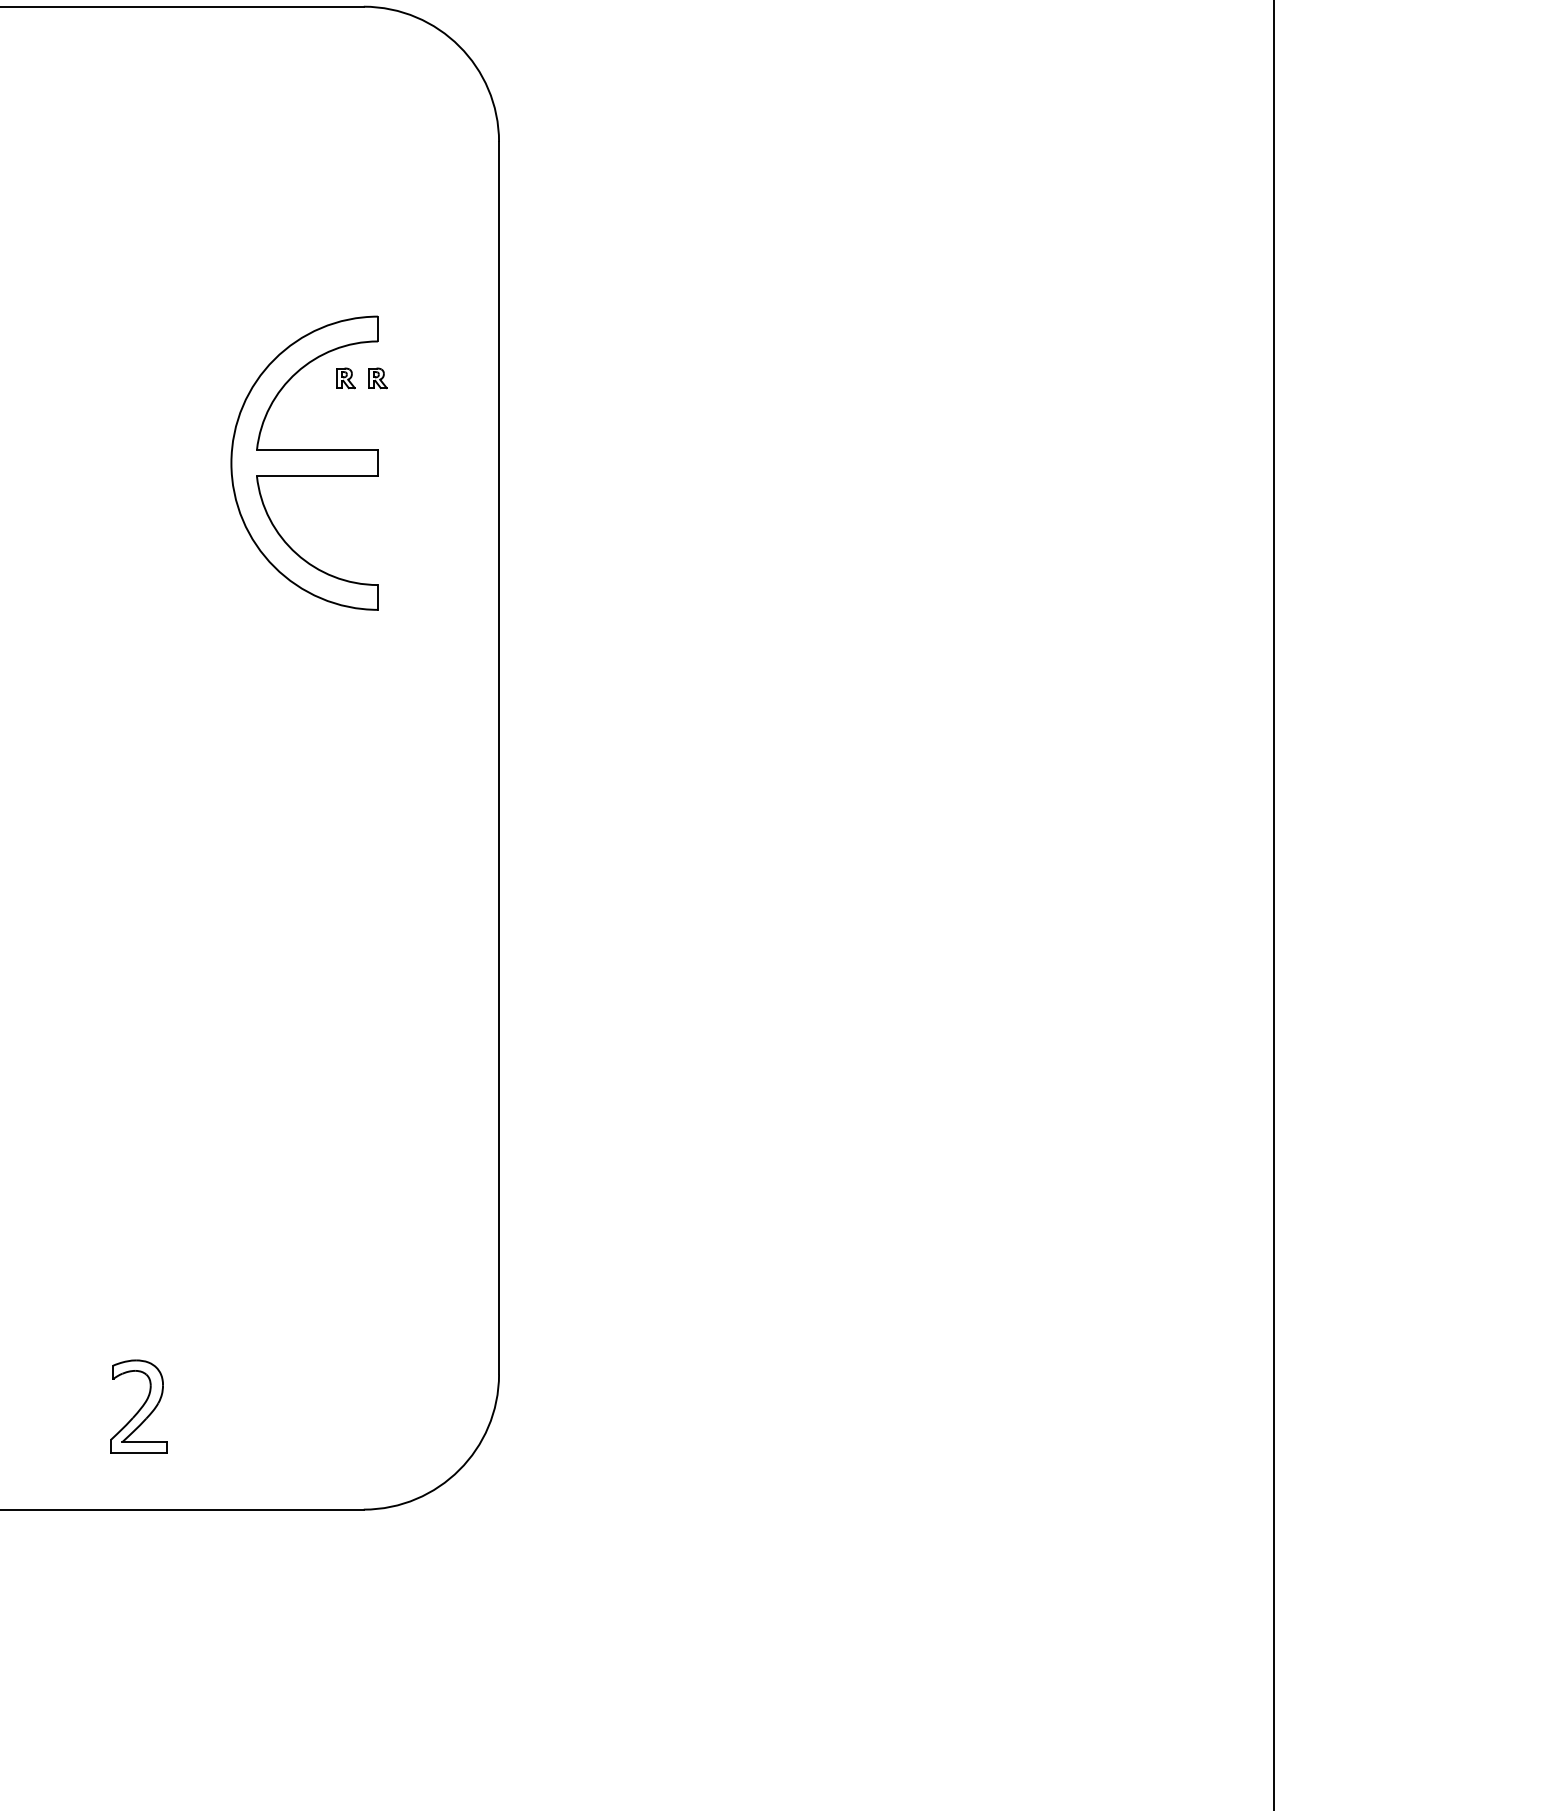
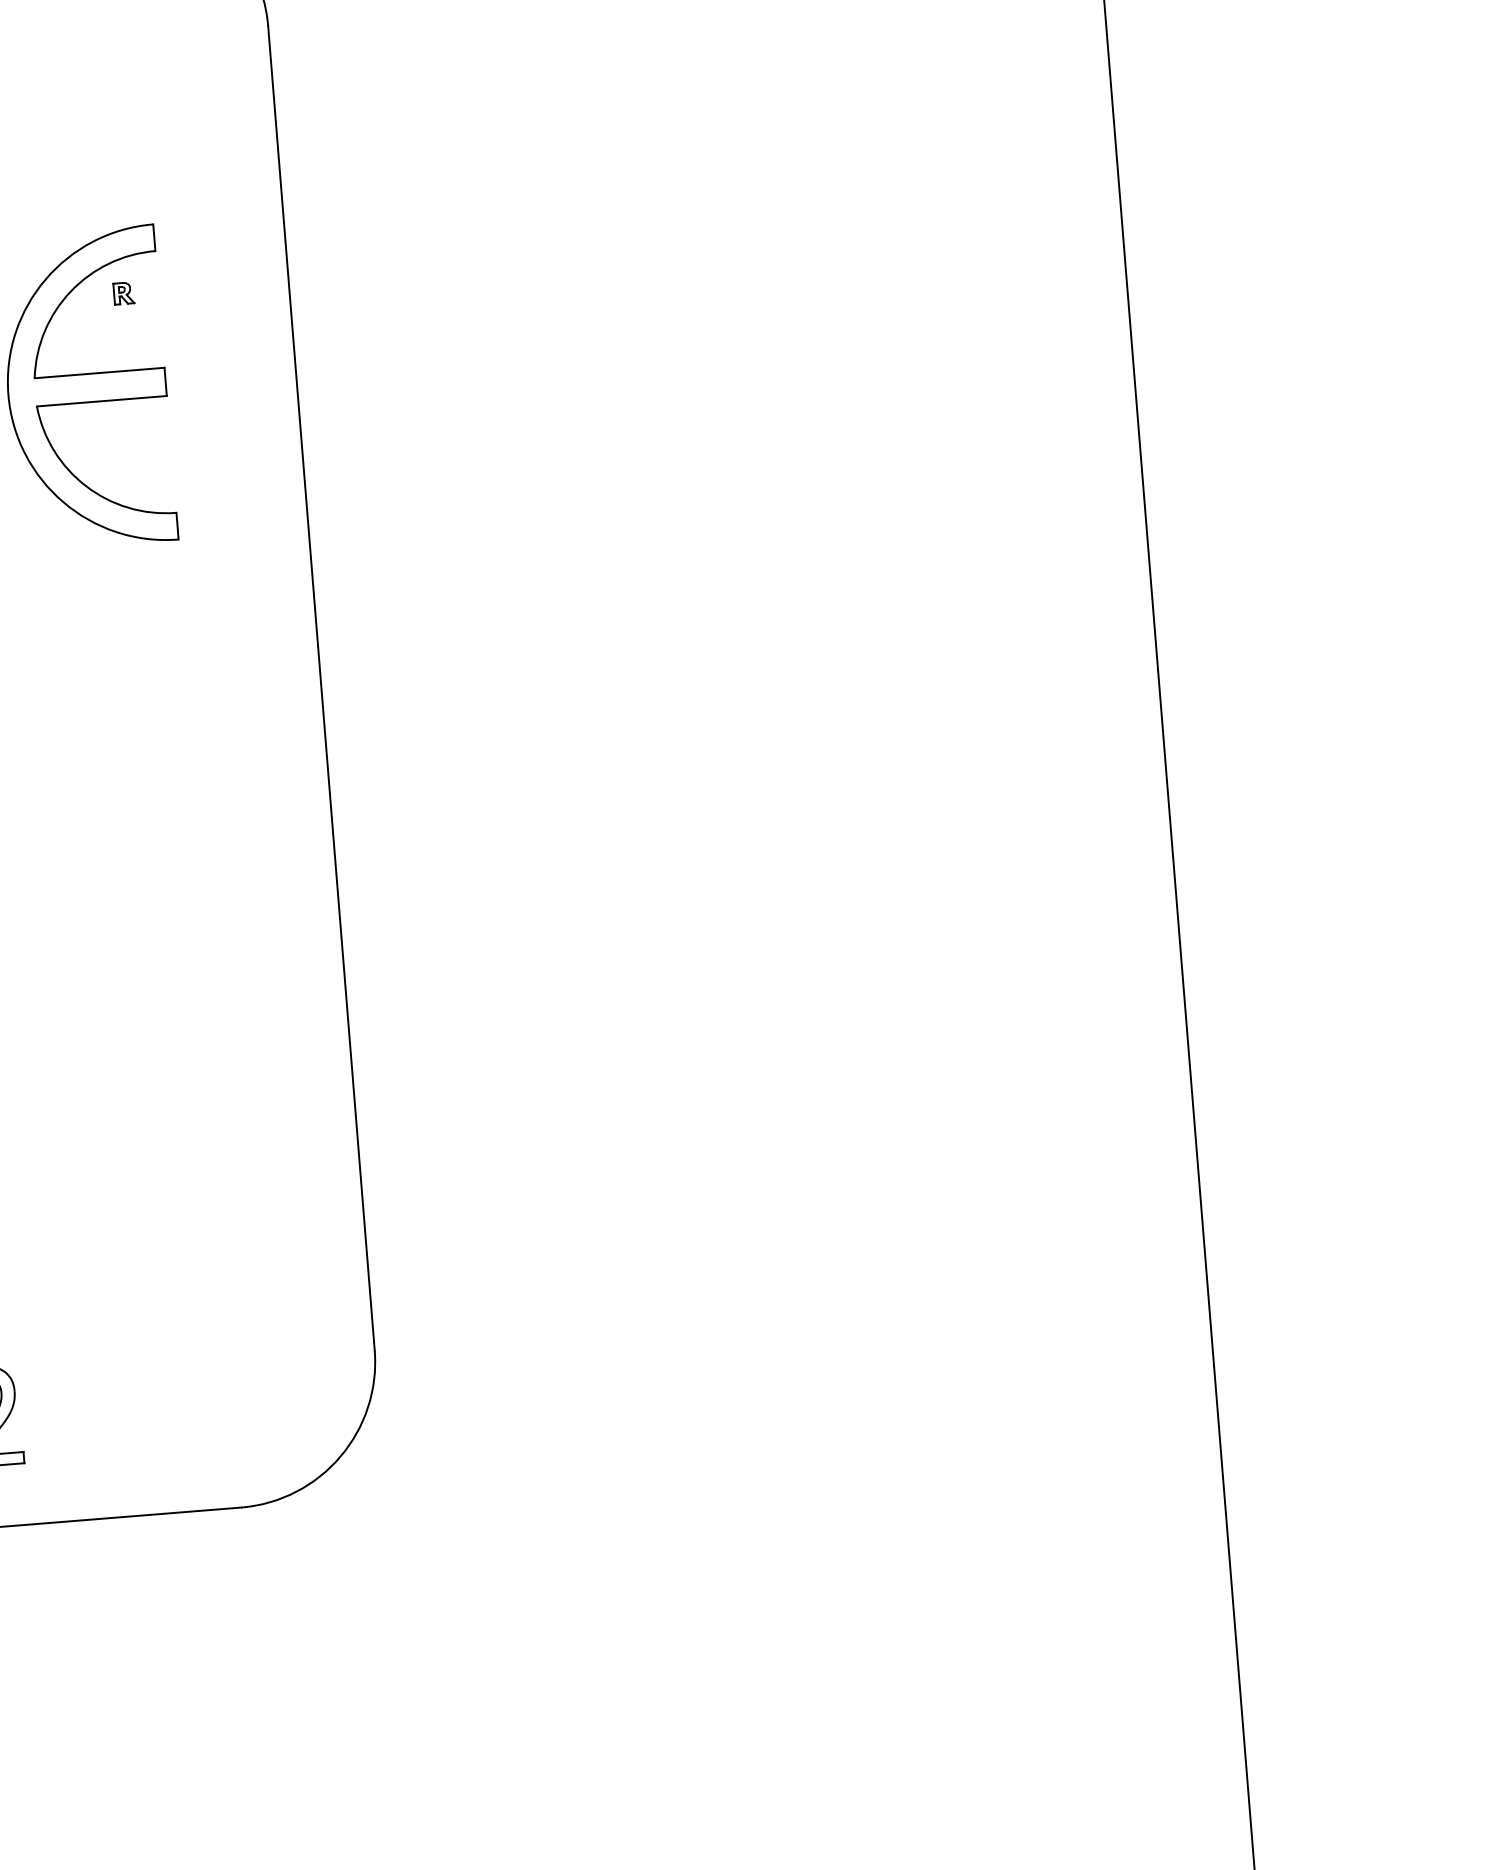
part: (377, 378) -> (158, 290), removed

